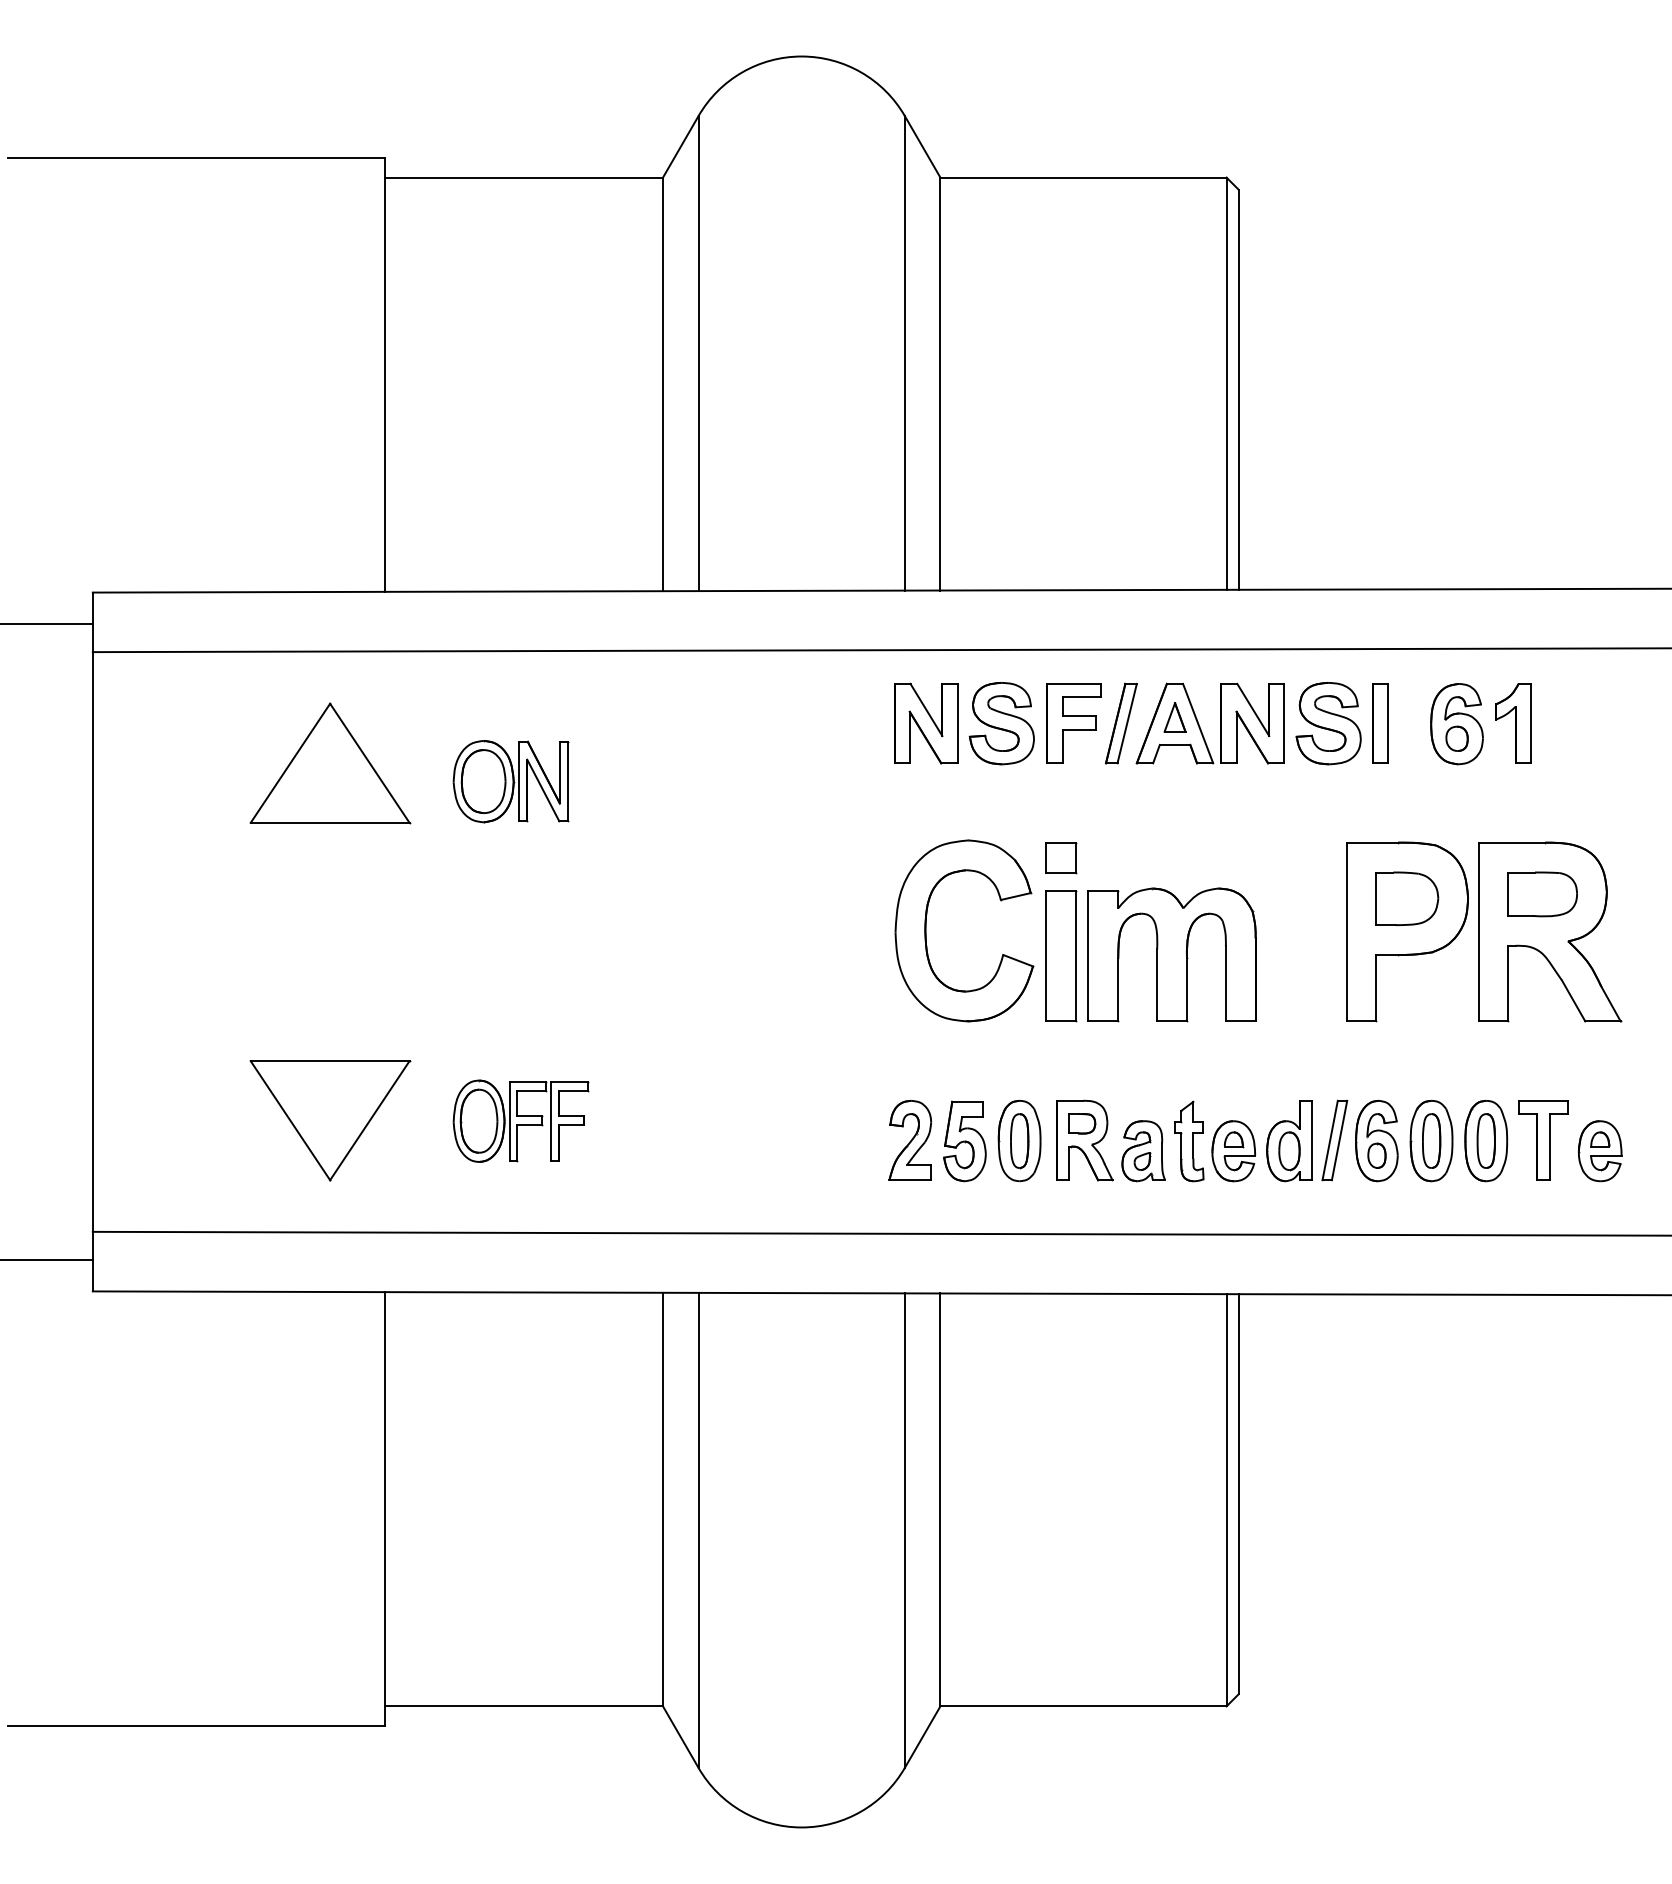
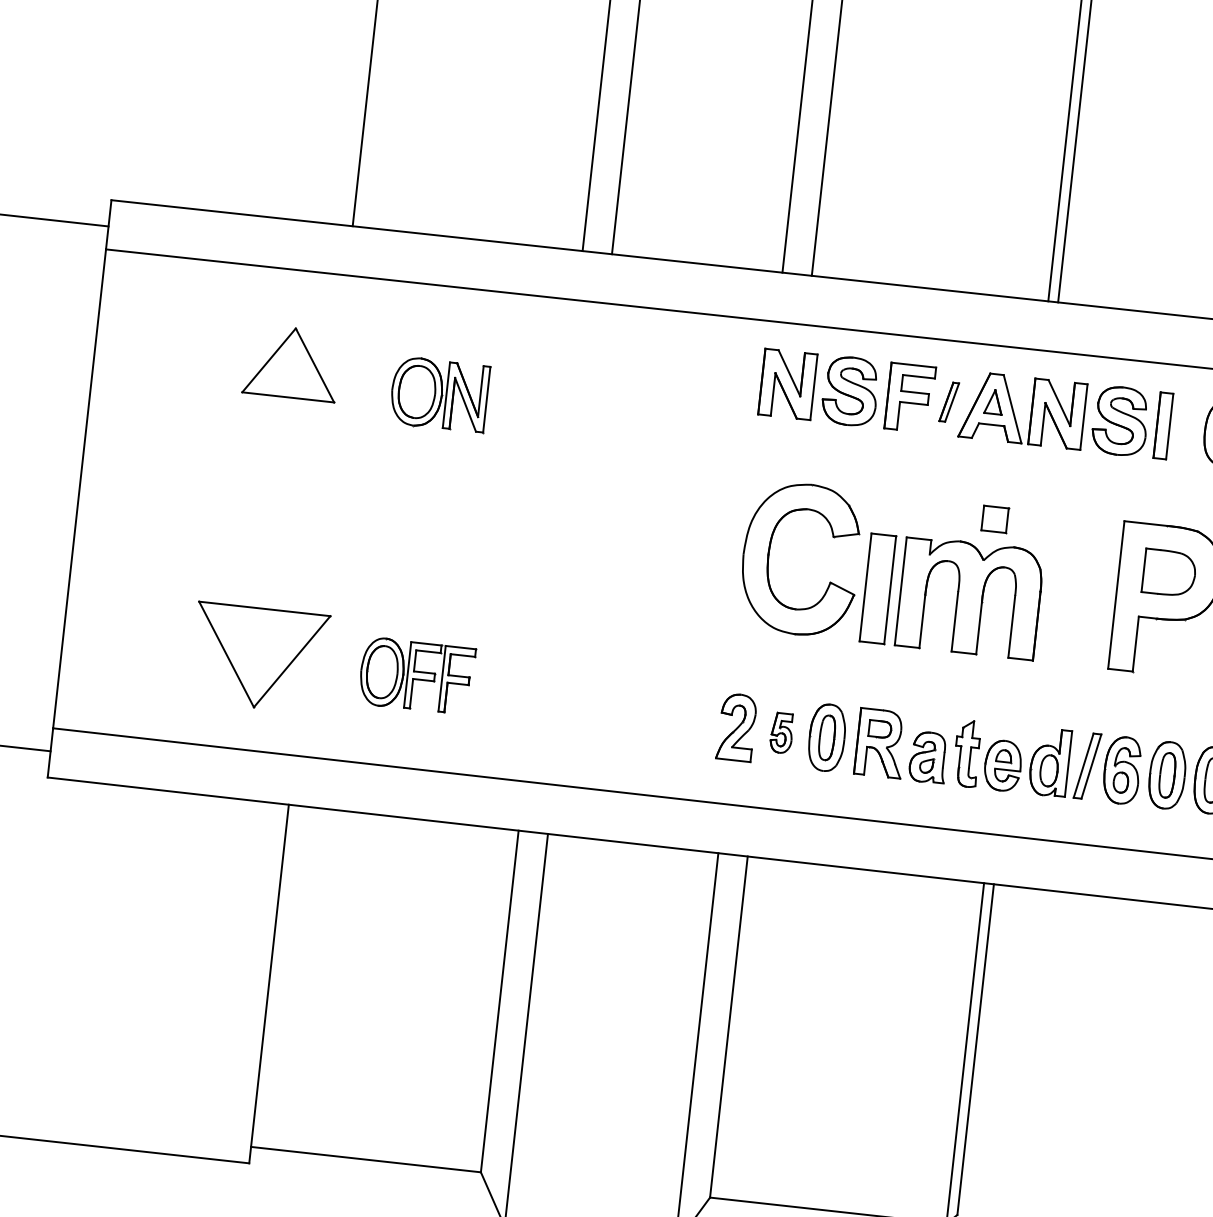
part: (1121, 723) -> (949, 402), size x0.6
part: (330, 763) -> (292, 363), size x0.7
part: (1061, 858) -> (995, 520), moved
part: (964, 1141) -> (781, 733), size x0.6

